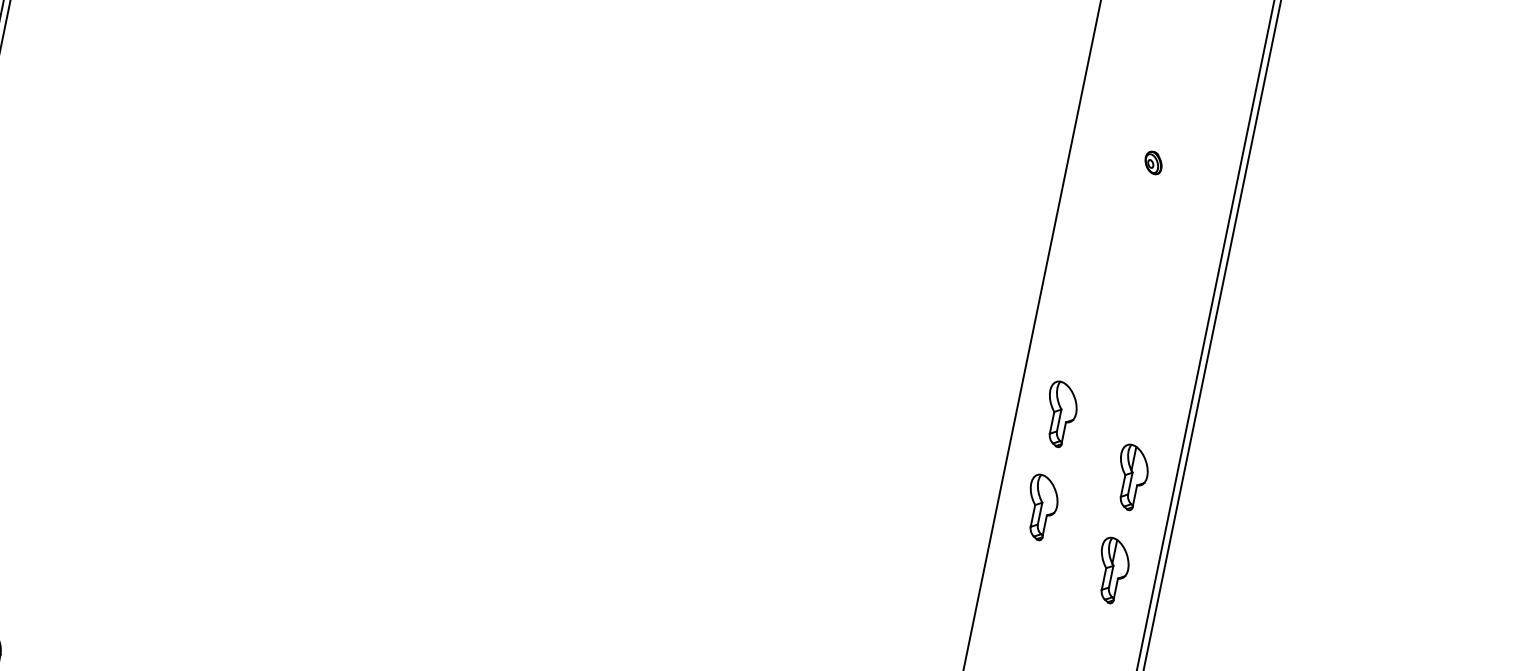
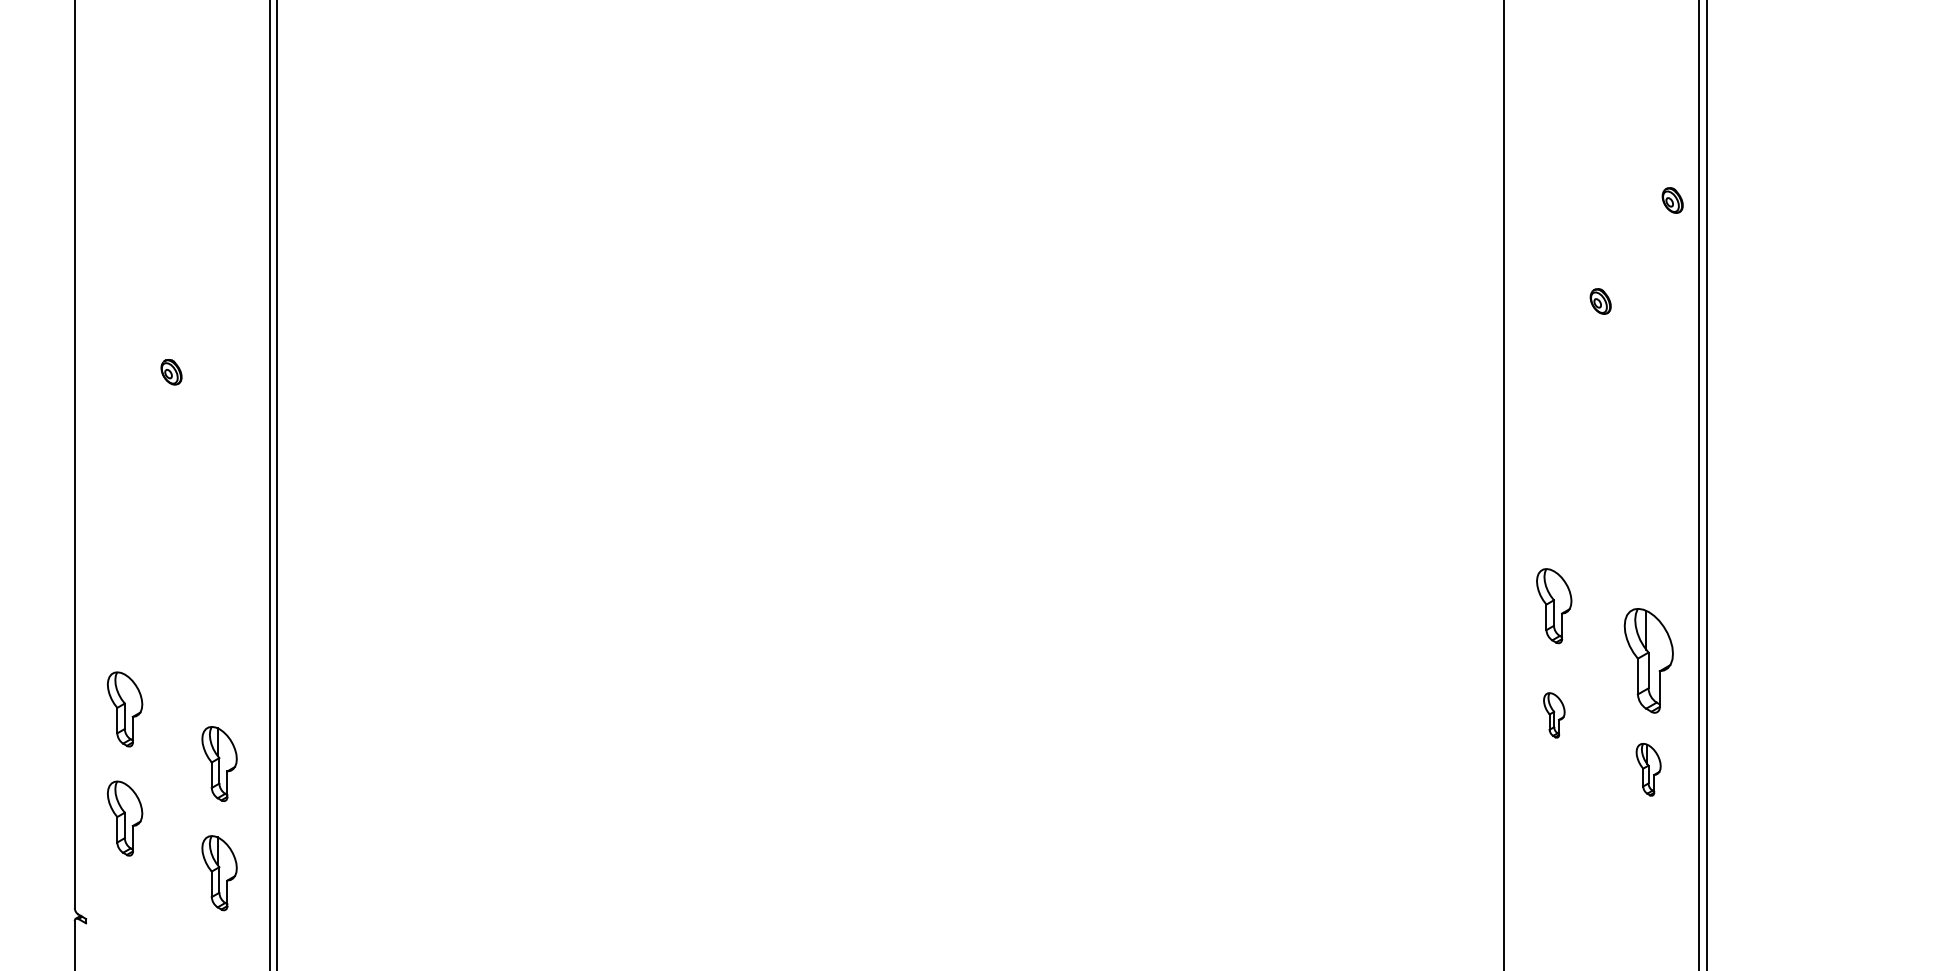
part: (1232, 89) -> (1672, 200), added
part: (1131, 477) -> (1648, 660), size x1.4
part: (1041, 507) -> (1554, 715), size x0.6
part: (1112, 570) -> (1648, 769), size x0.7

